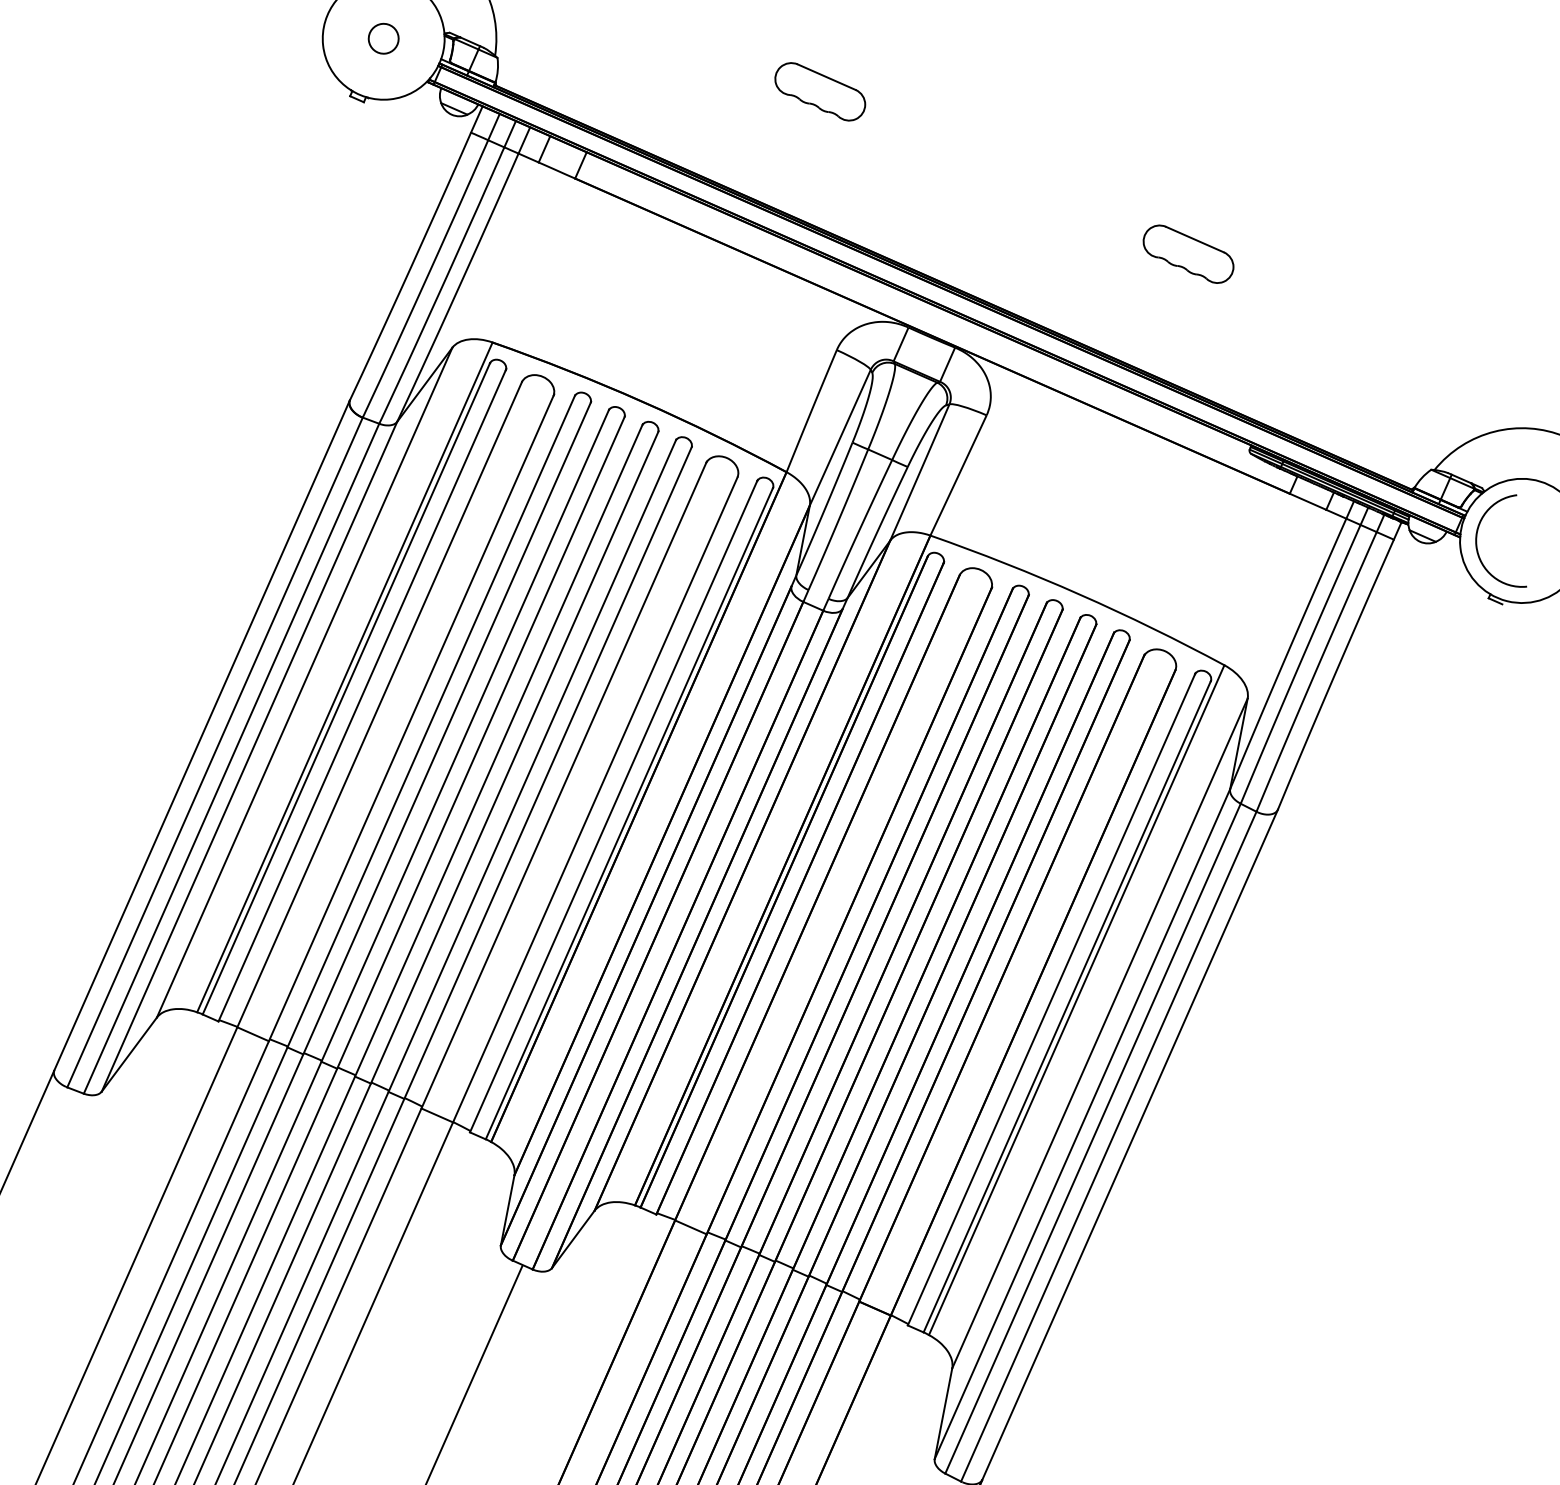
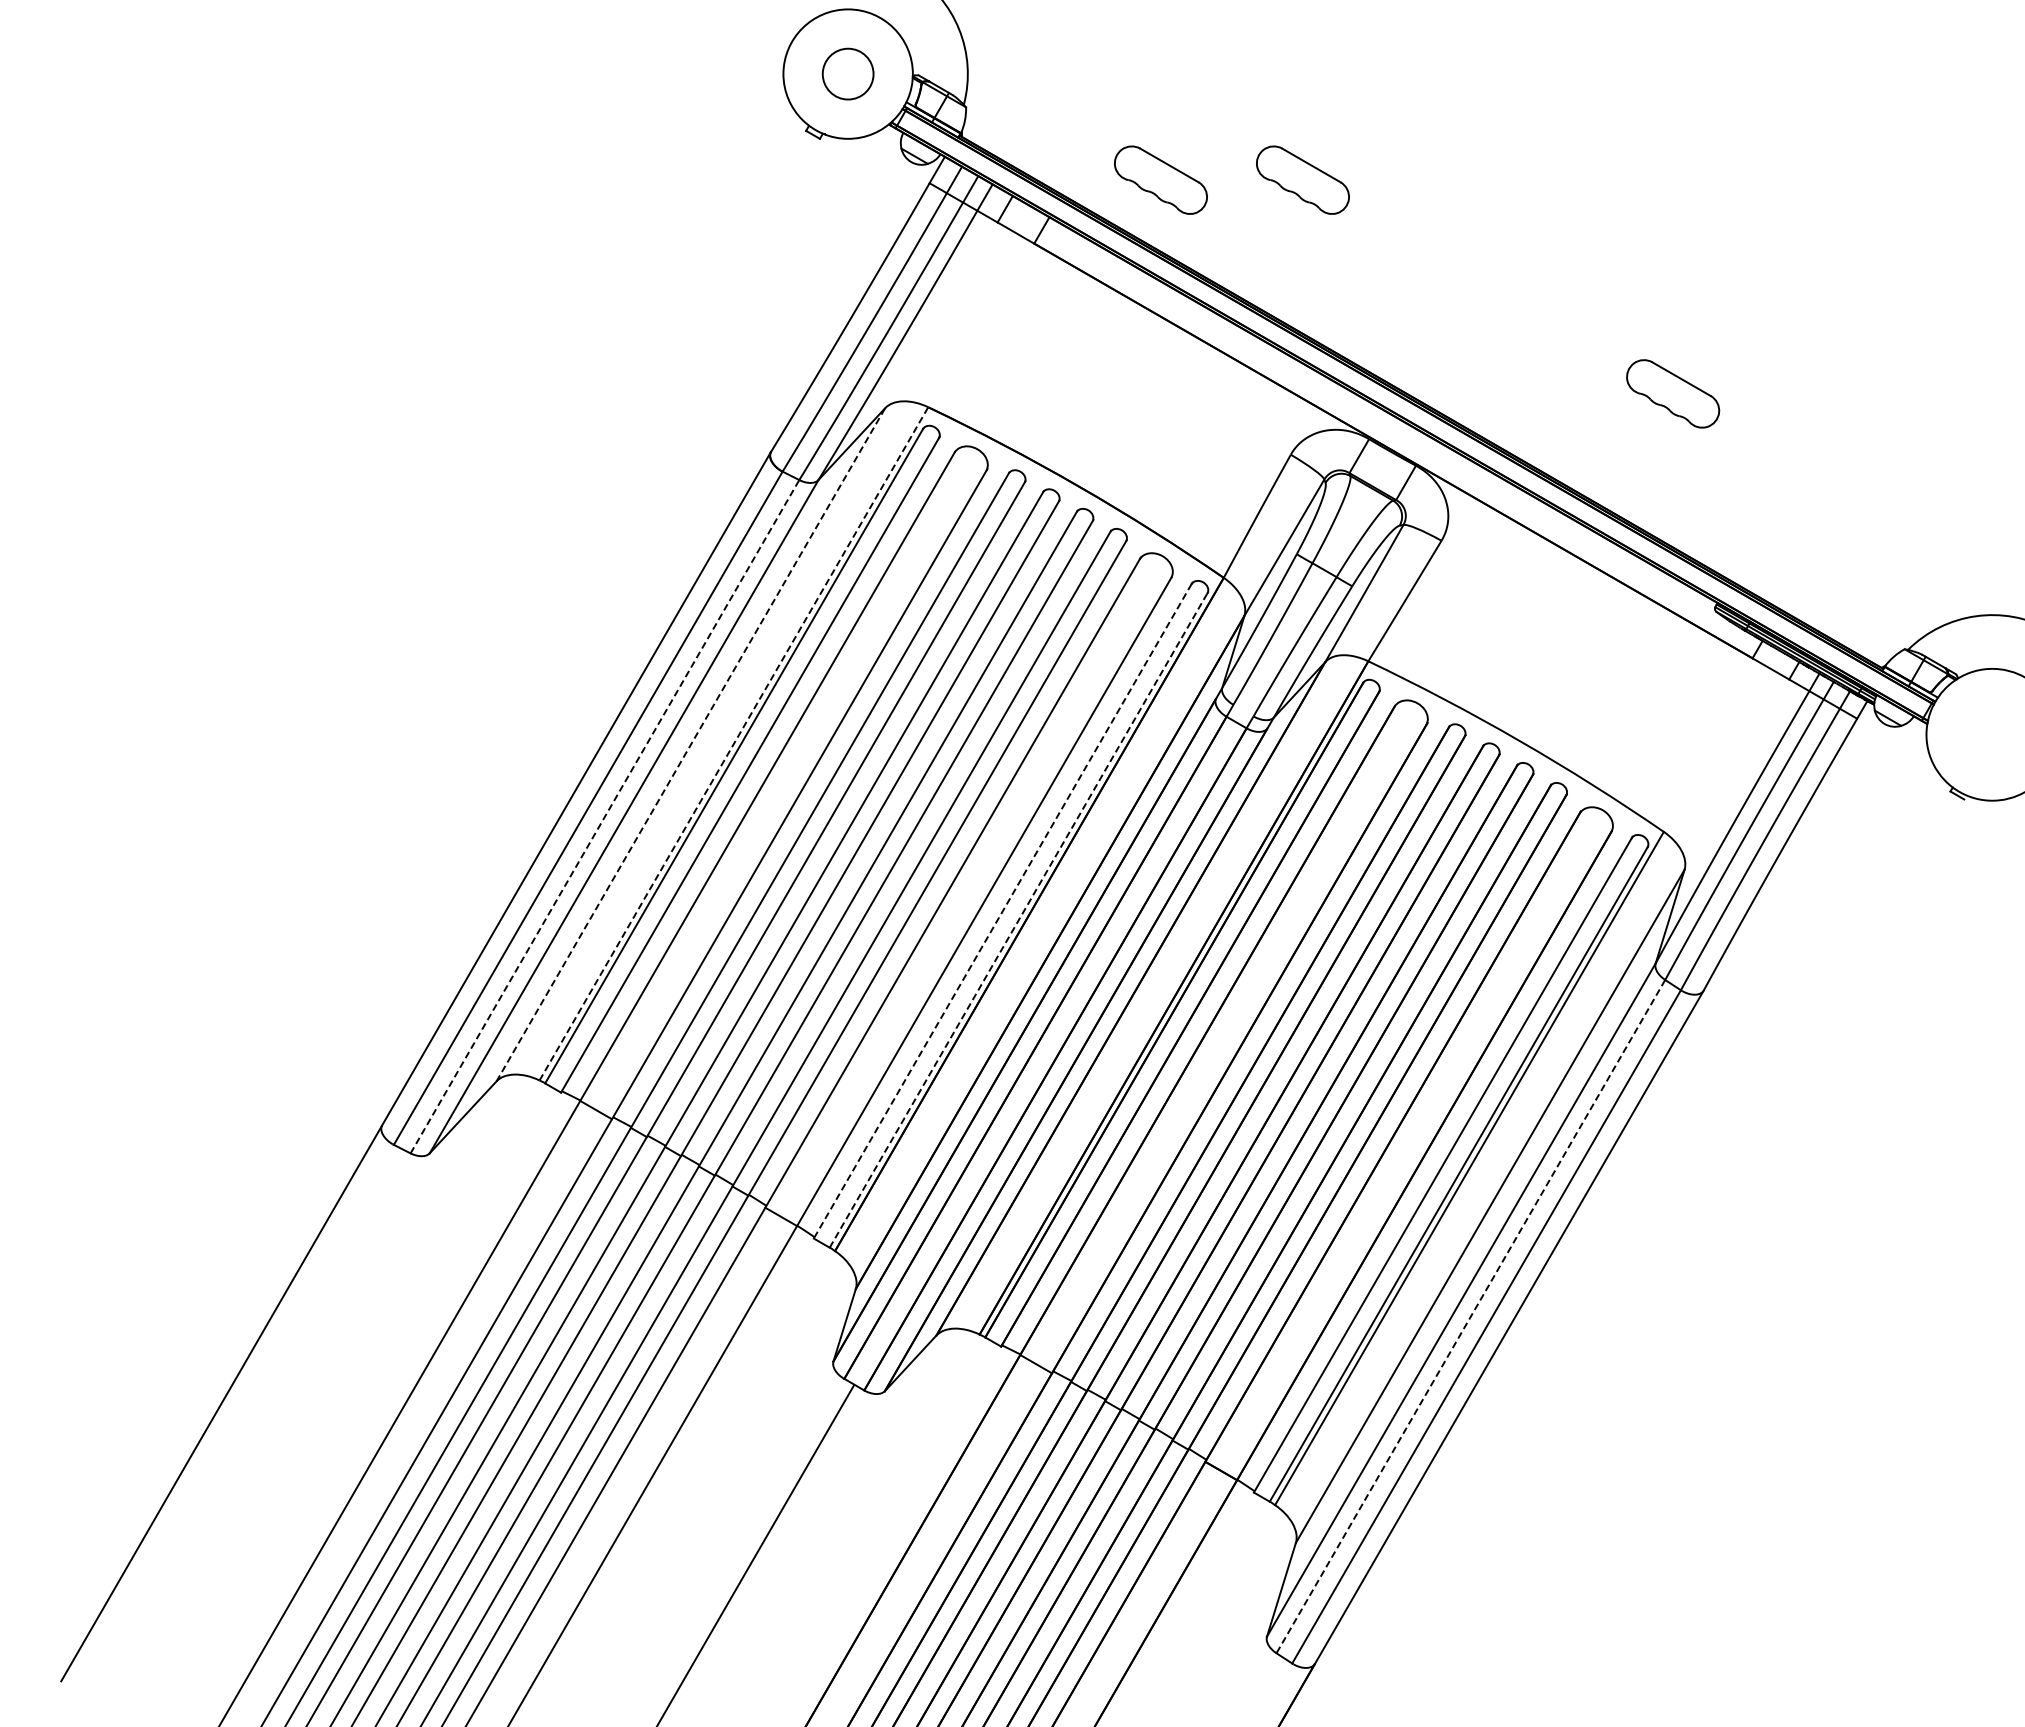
circle: (384, 39) -> (848, 74), size x1.6
part: (686, 105) -> (1160, 179), added
arc: (1477, 545) -> (1944, 734), removed
line: (344, 677) -> (733, 743), solid -> dashed
line: (304, 682) -> (690, 744), solid -> dashed
line: (231, 758) -> (604, 816), solid -> dashed
line: (613, 807) -> (1002, 911), solid -> dashed
line: (629, 813) -> (1018, 920), solid -> dashed
line: (1092, 1138) -> (1470, 1316), solid -> dashed

